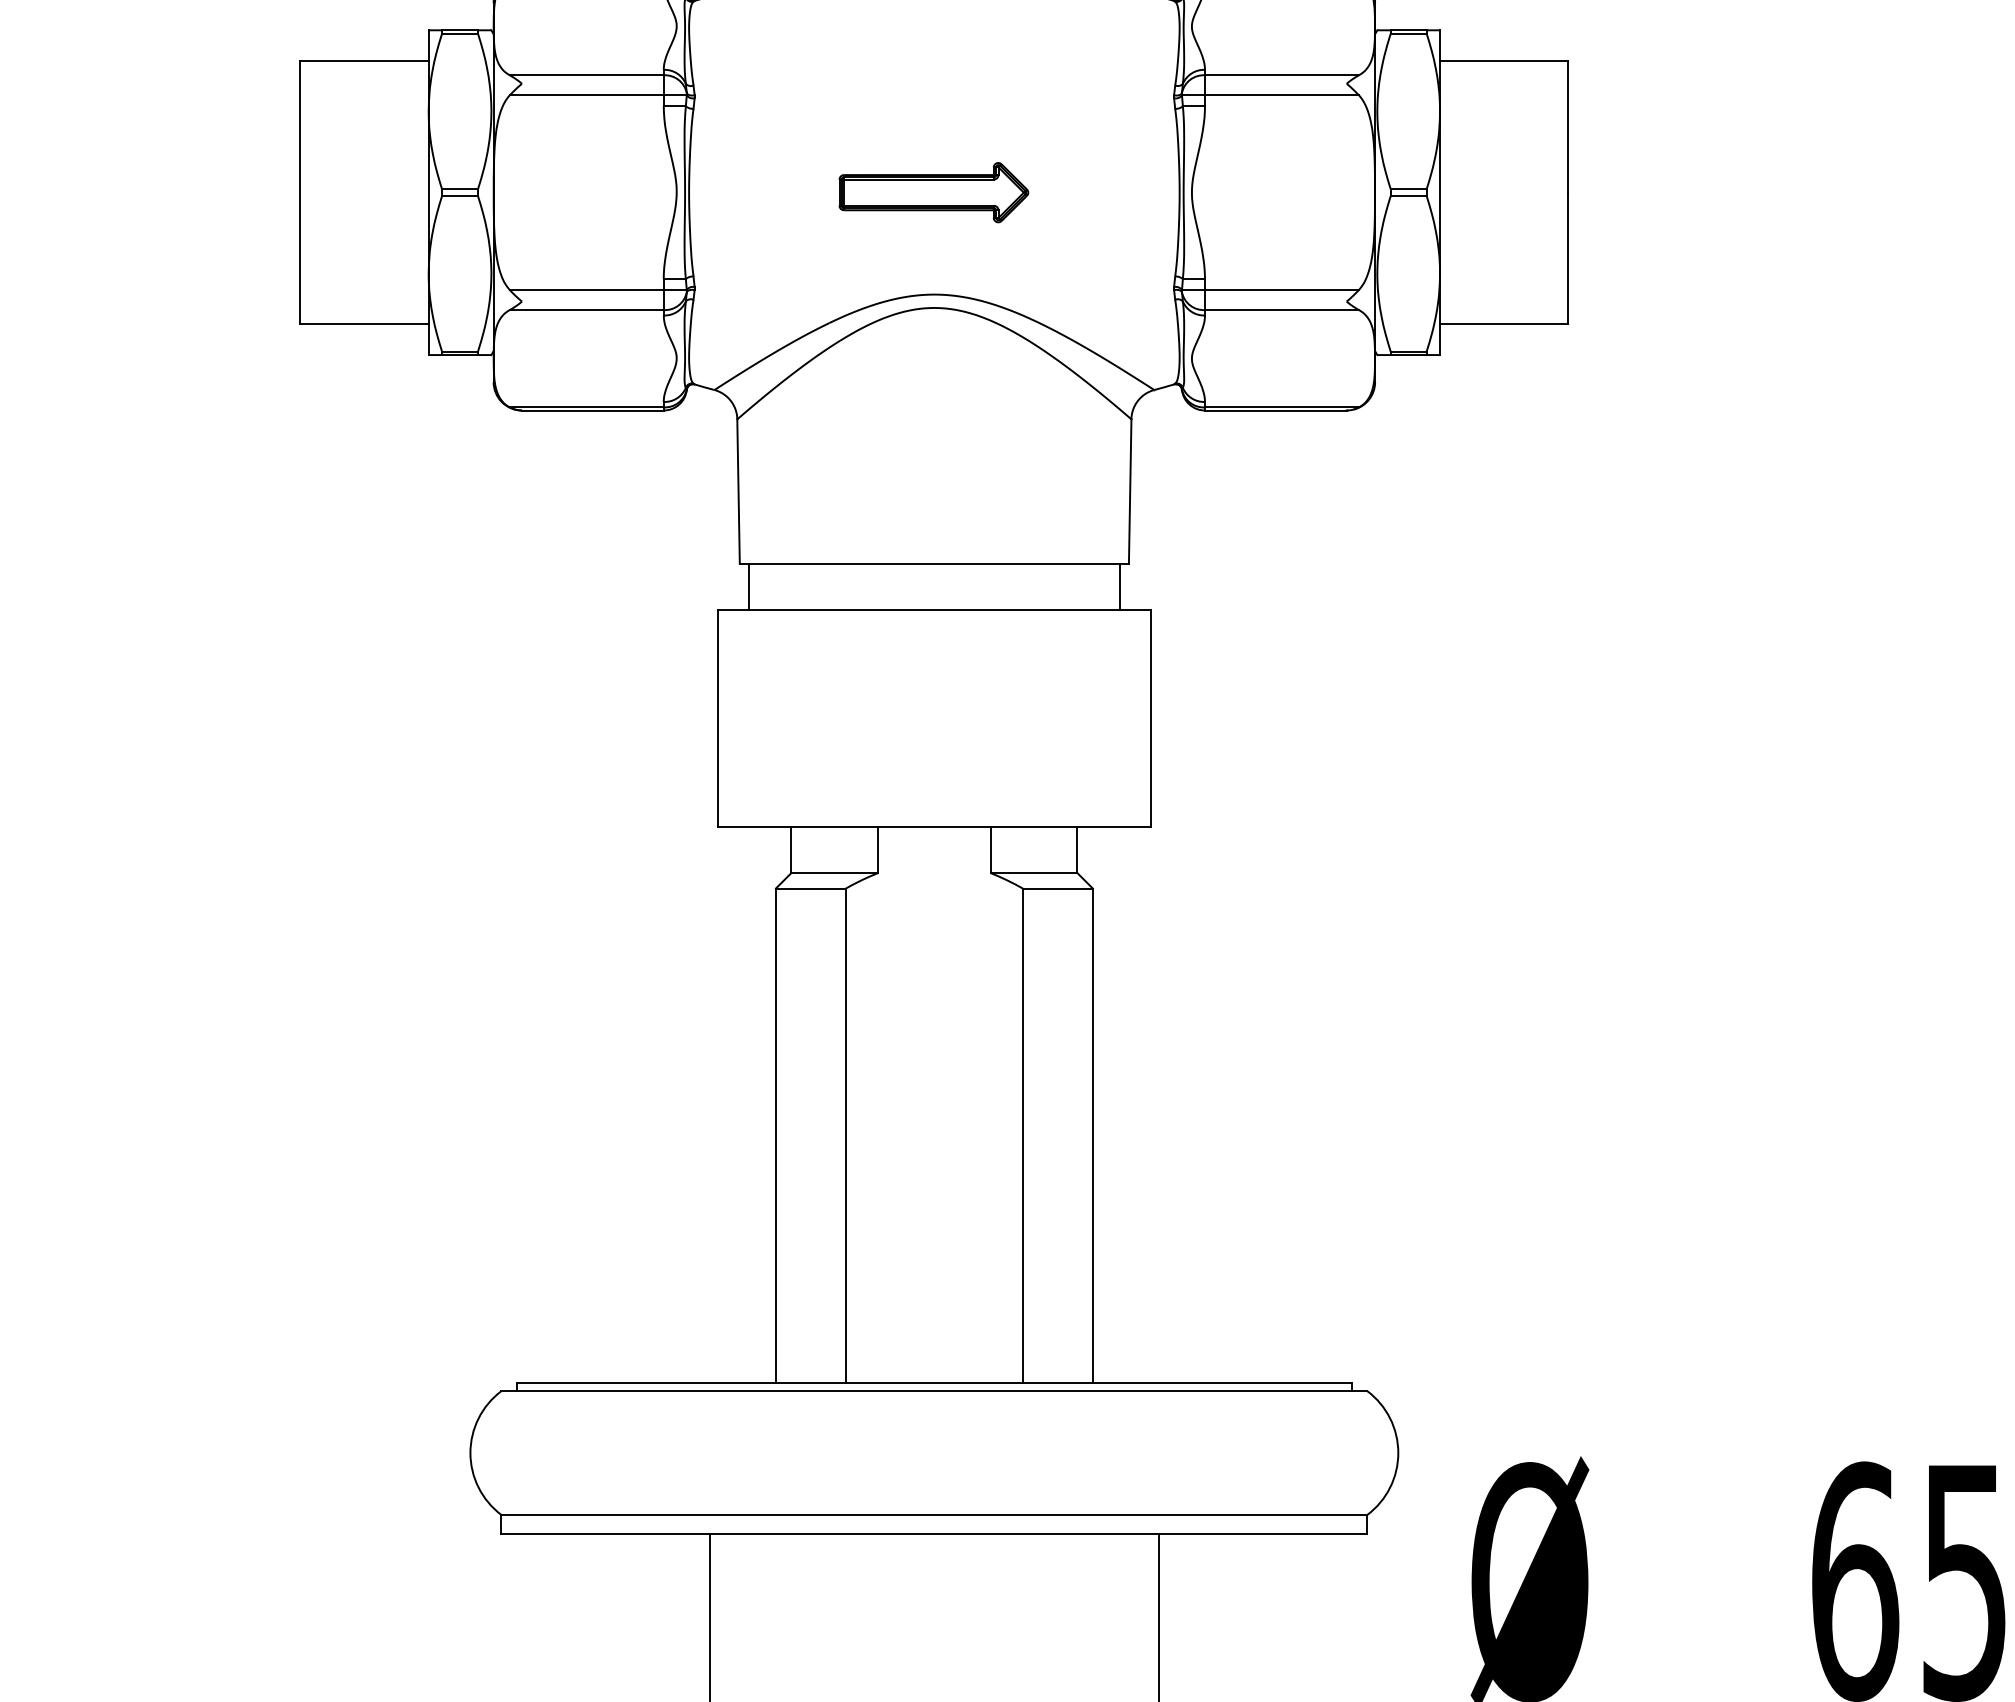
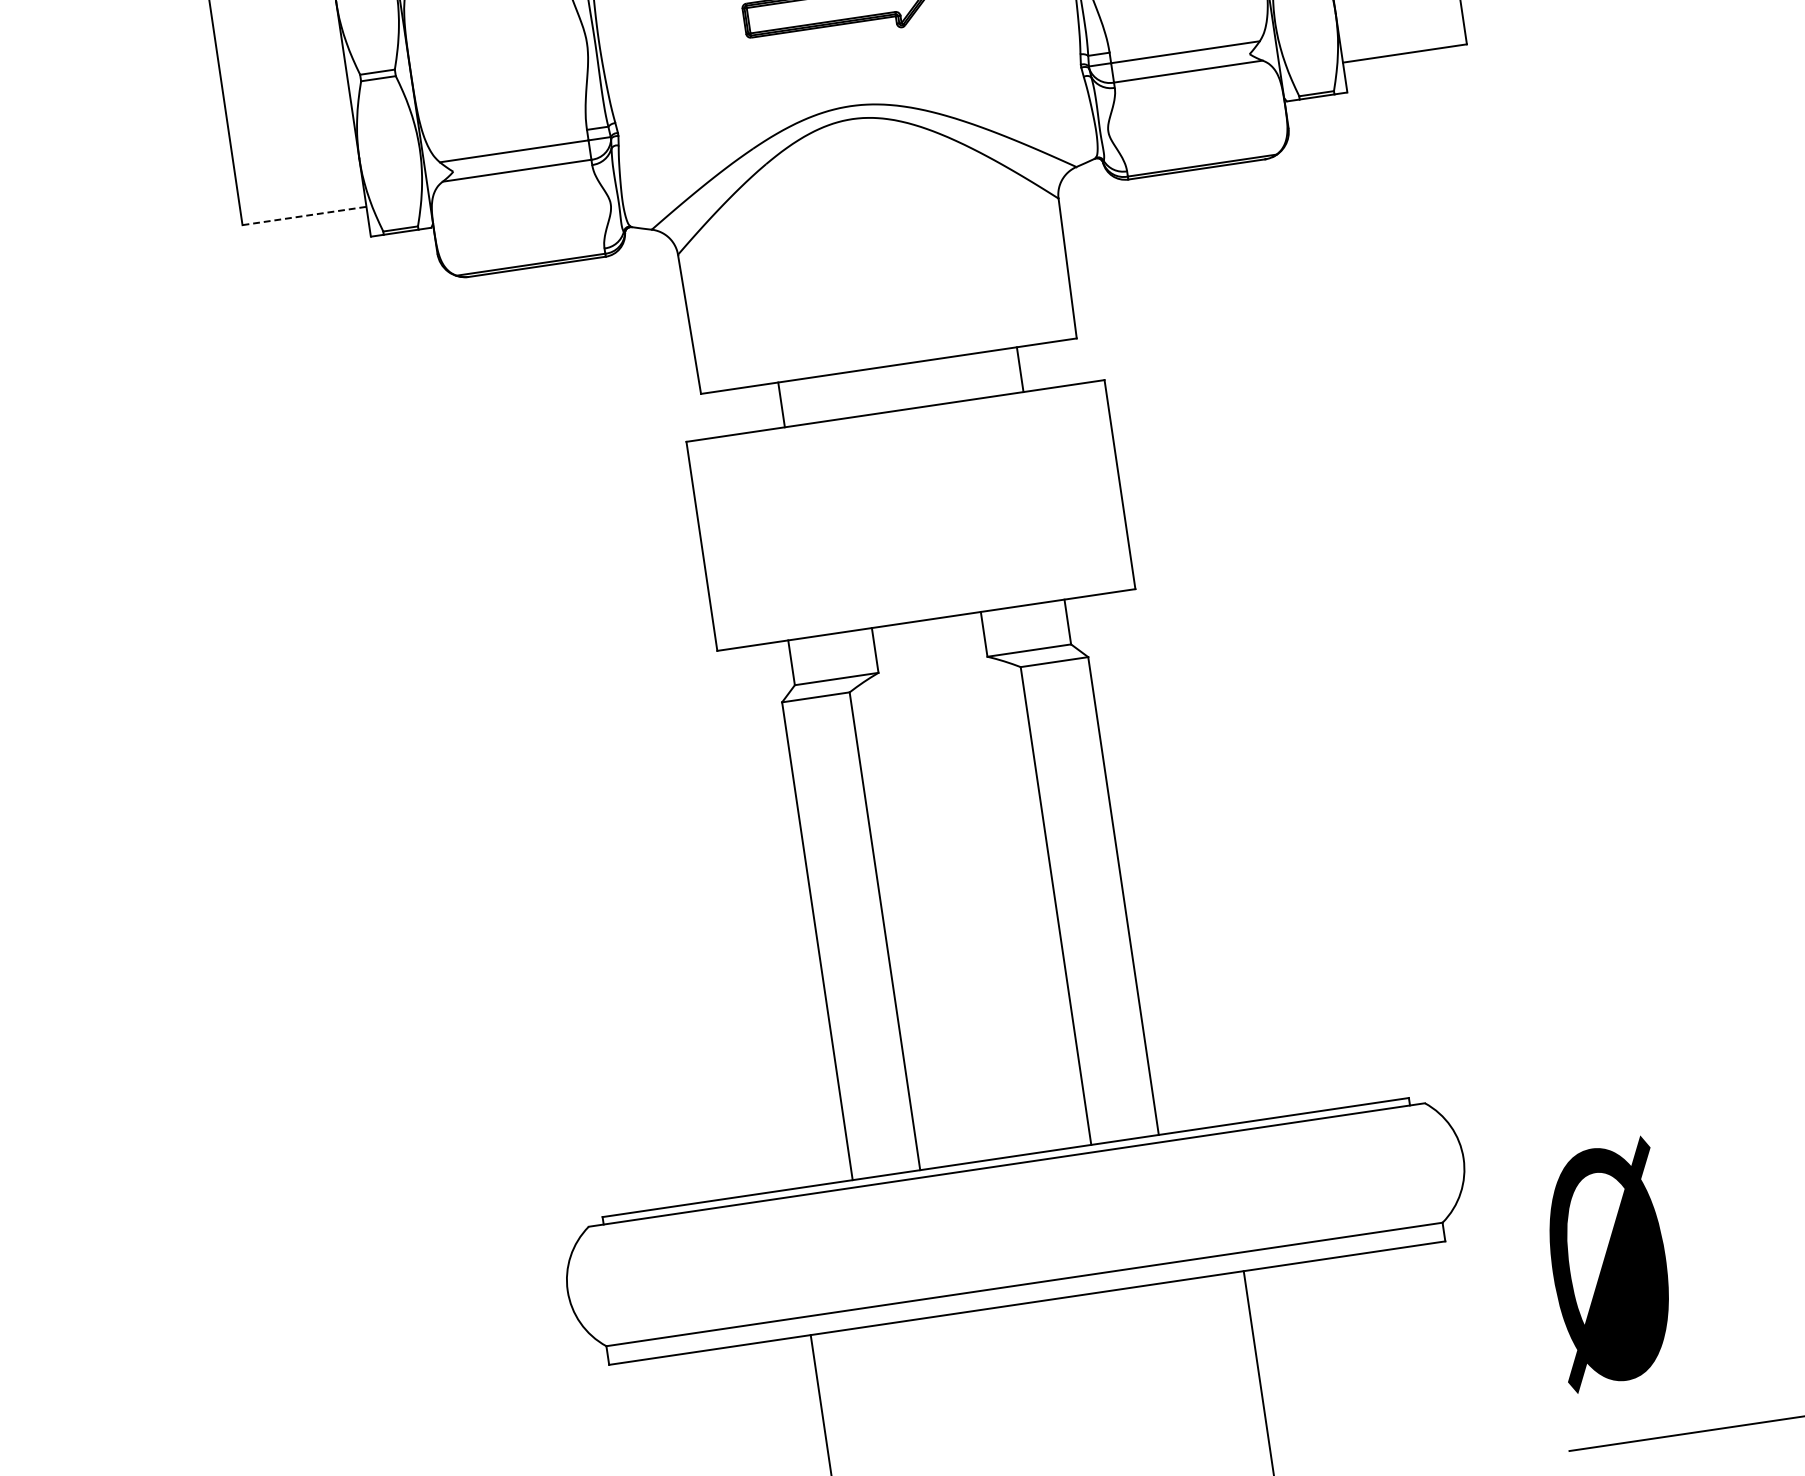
line: (365, 324) -> (305, 216), solid -> dashed
line: (748, 586) -> (781, 404), moved
line: (1119, 586) -> (1019, 369), moved

